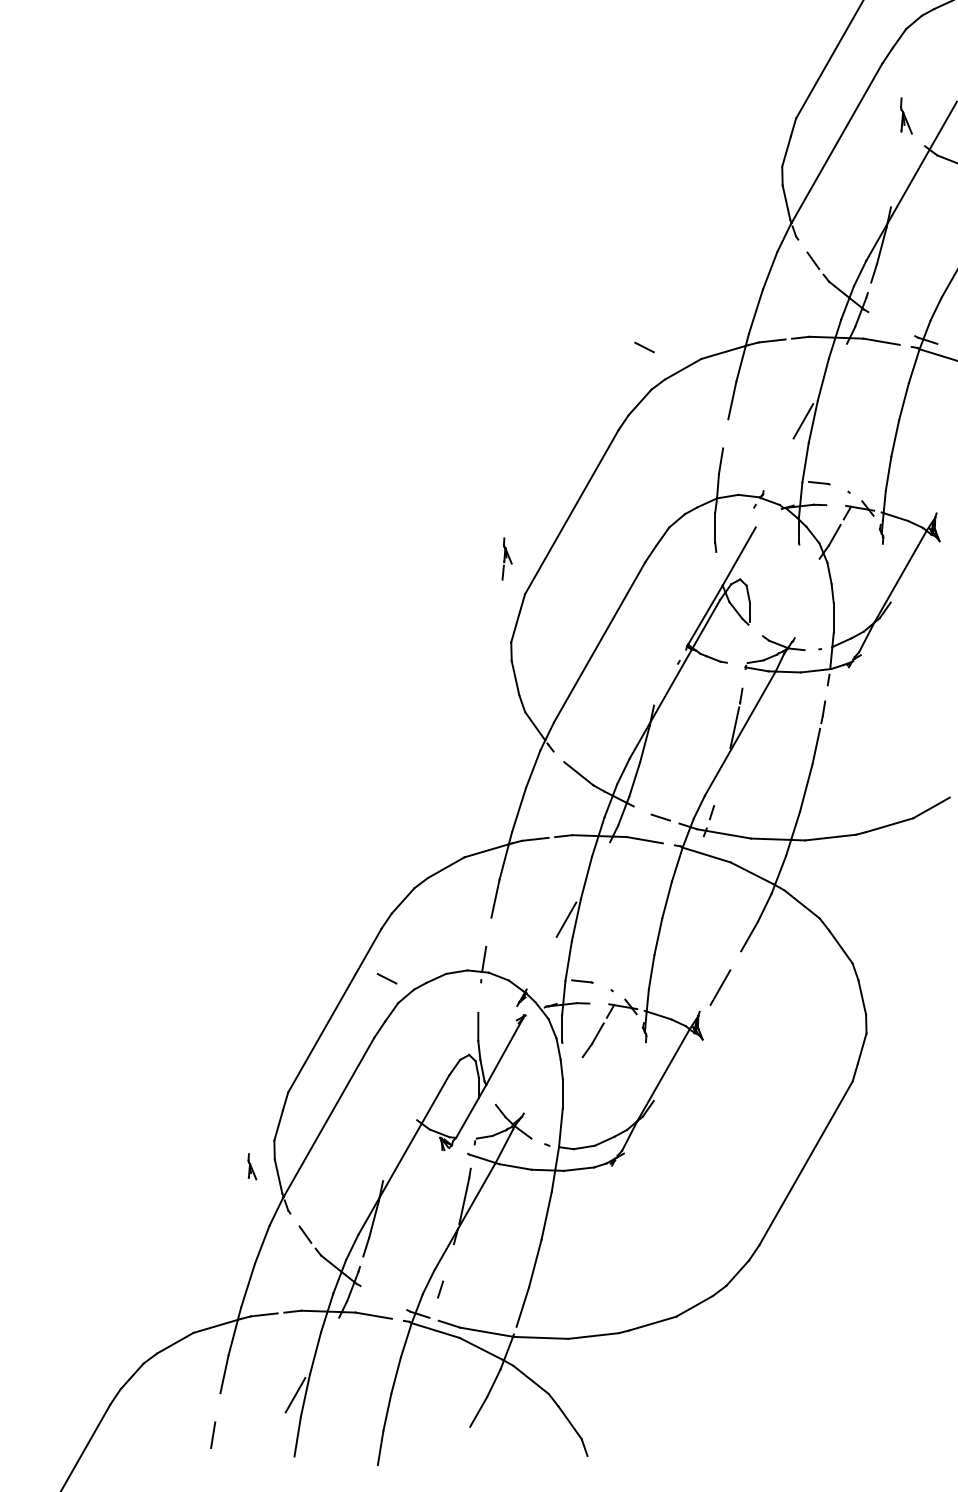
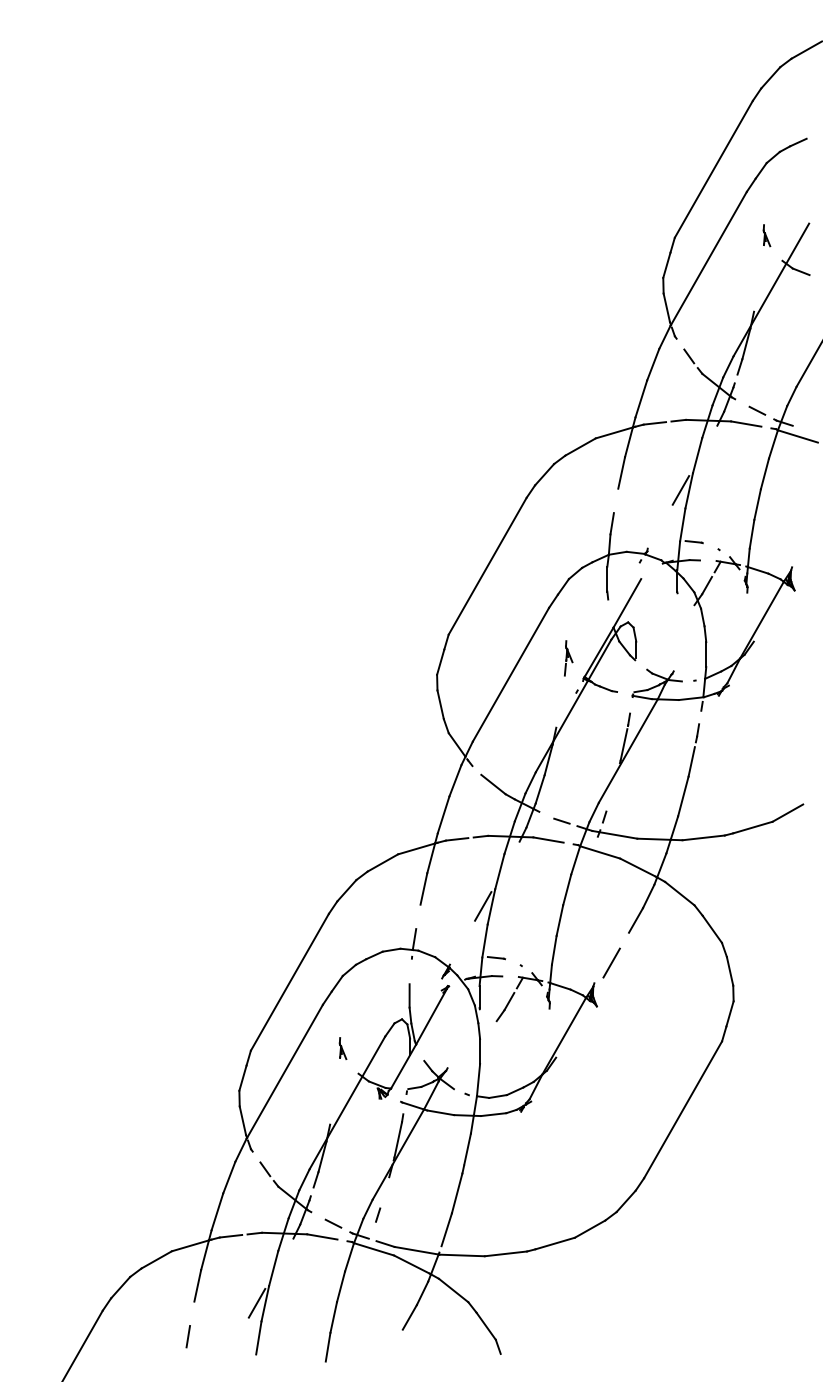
part: (905, 115) -> (766, 235), size x0.71
line: (644, 347) -> (757, 410), moved
part: (506, 559) -> (568, 658), moved
line: (387, 978) -> (333, 1223), moved
part: (251, 1166) -> (342, 1048), moved

